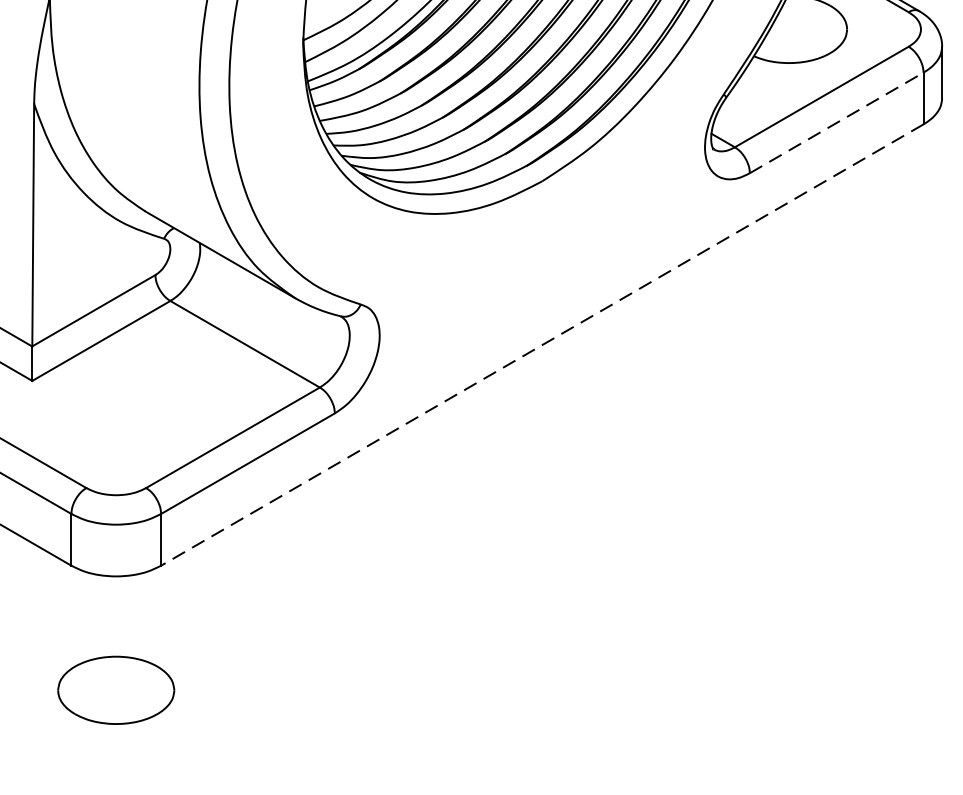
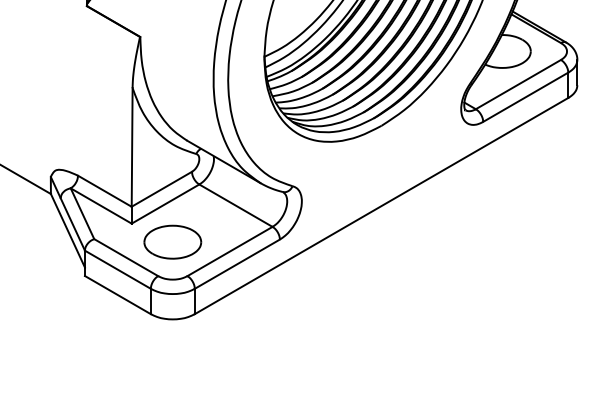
line: (838, 123) -> (526, 97), dashed -> solid
line: (542, 345) -> (381, 206), dashed -> solid
part: (115, 688) -> (172, 241), moved

